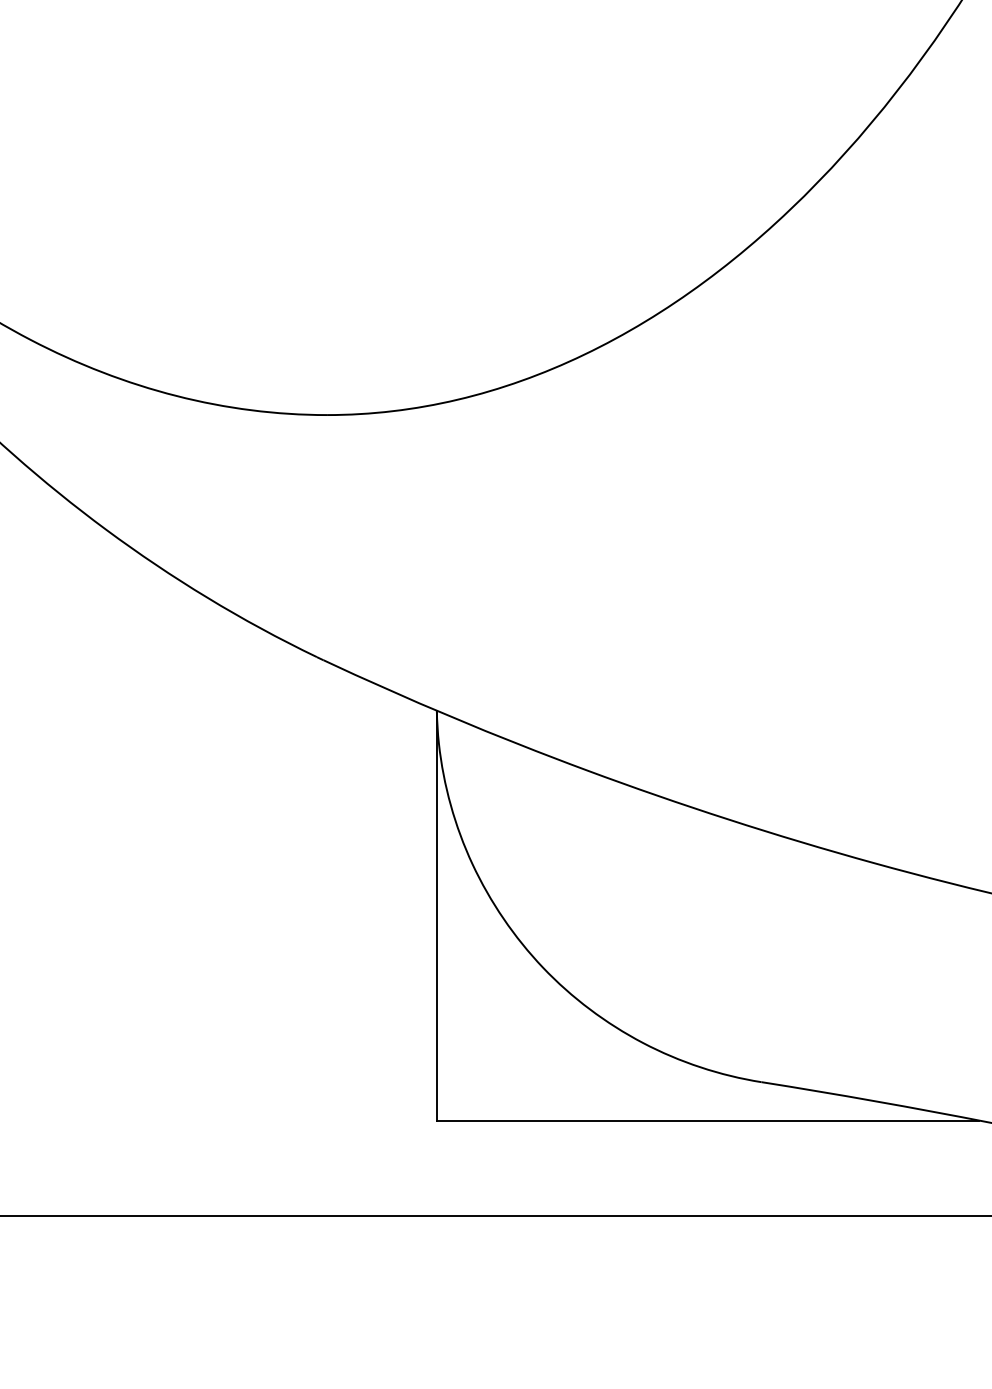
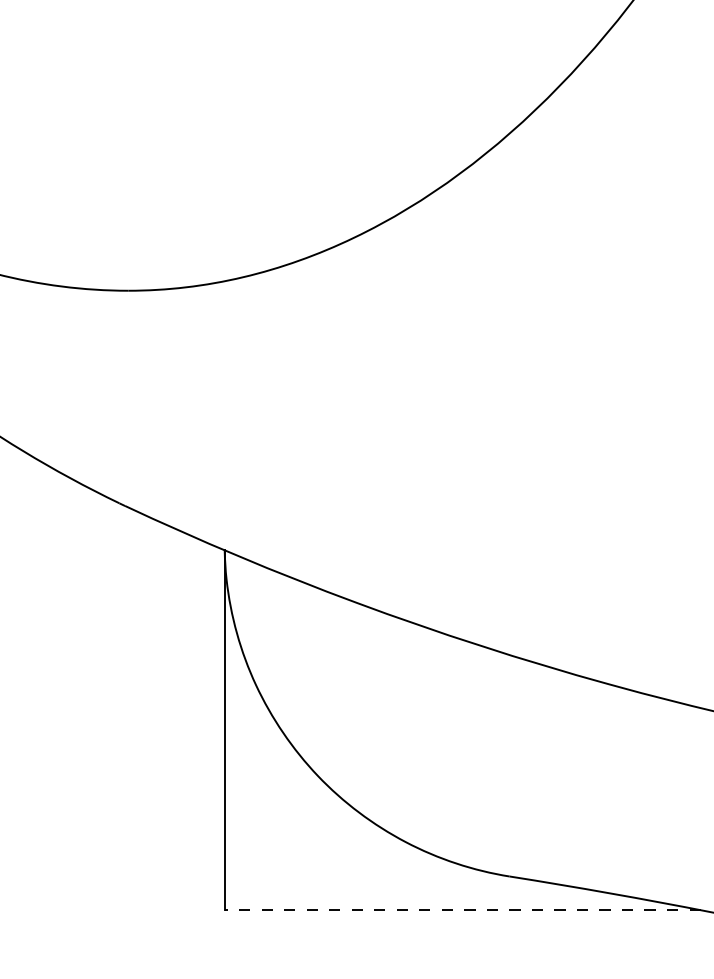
line: (707, 1120) -> (462, 910), solid -> dashed

